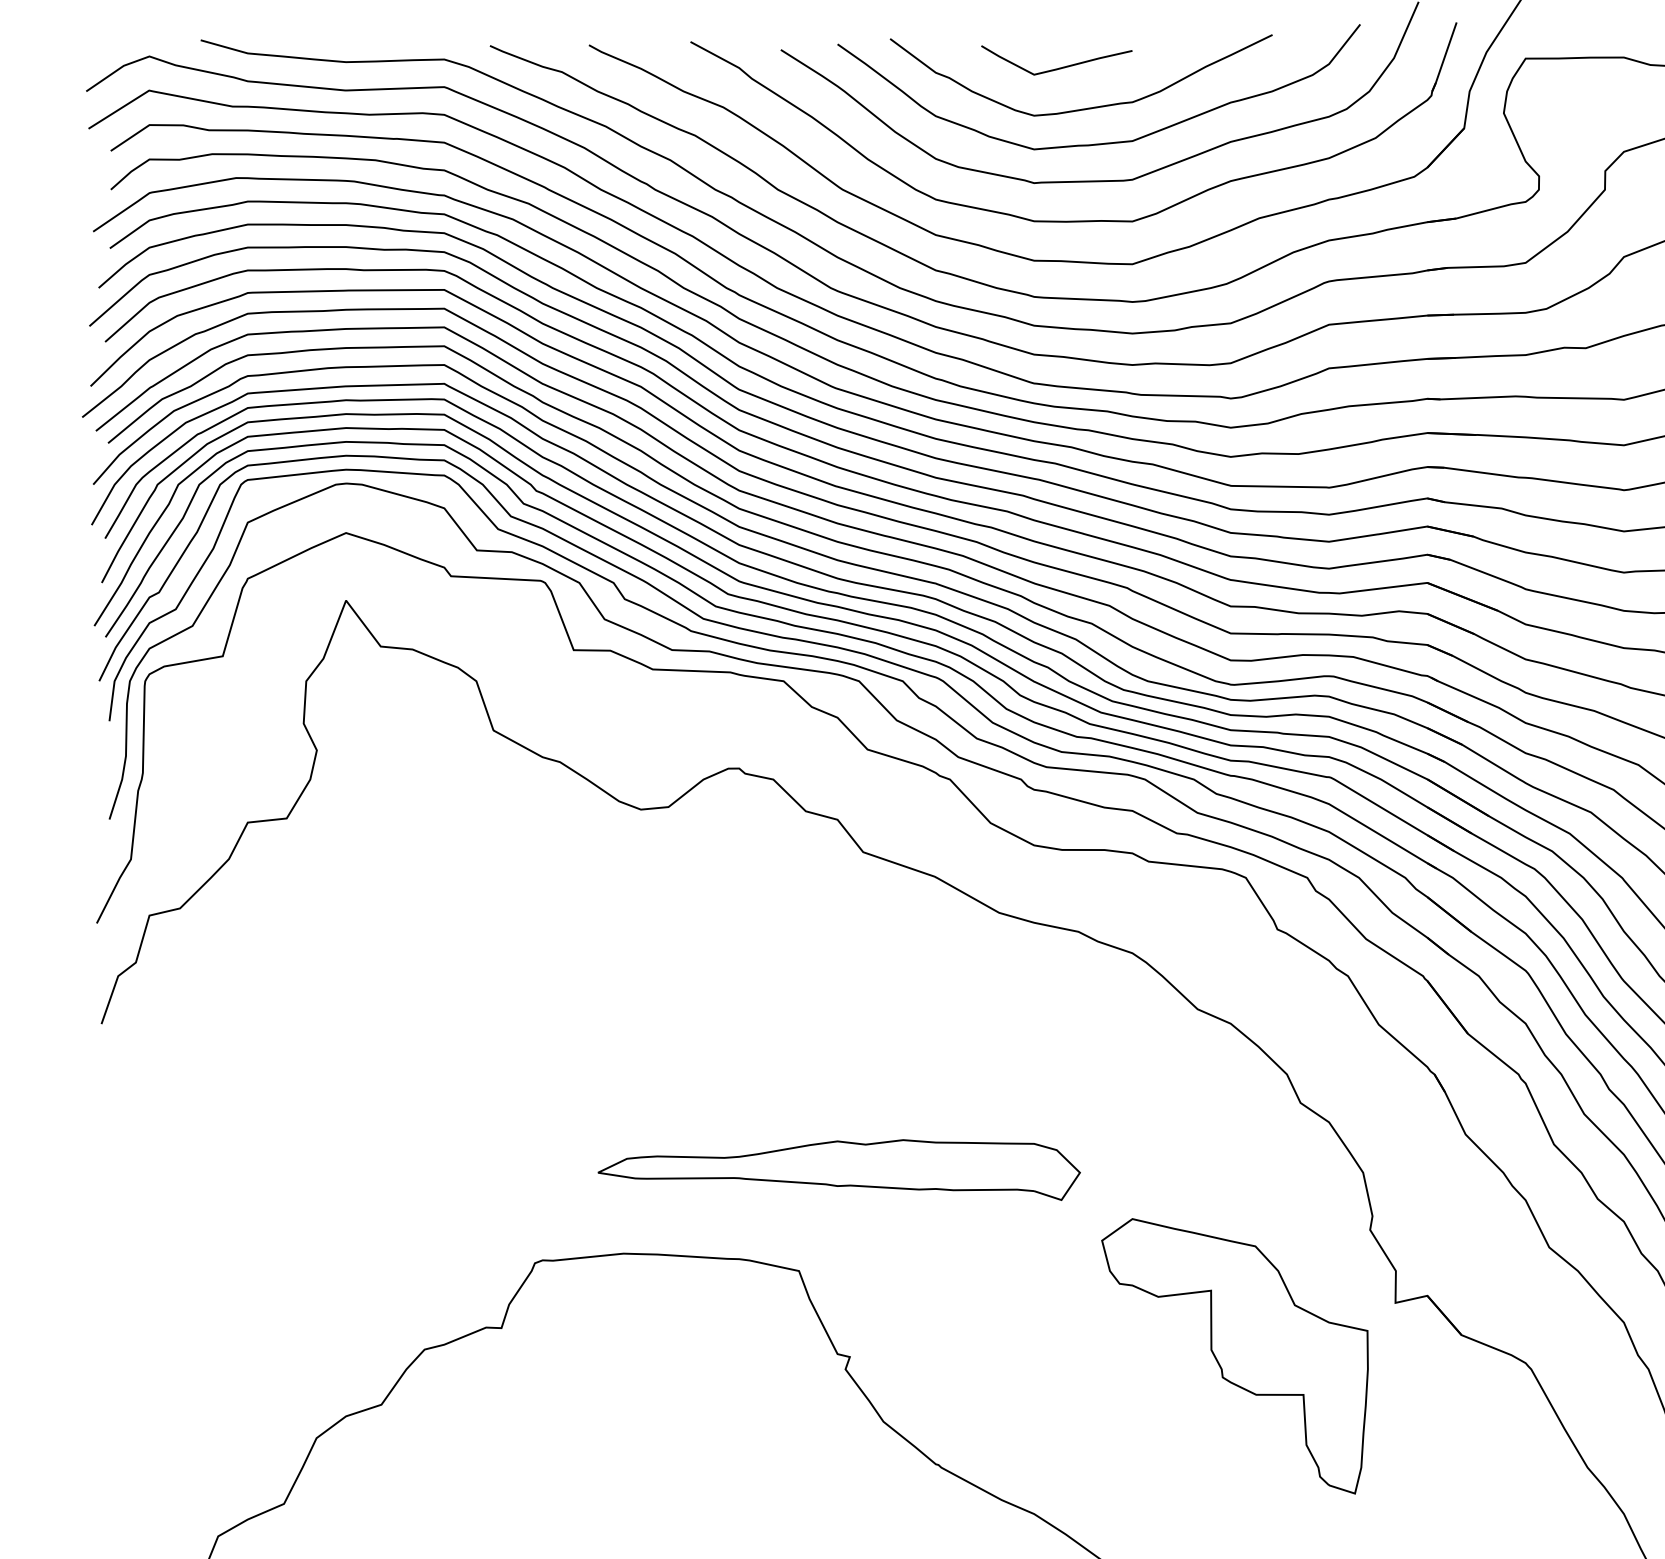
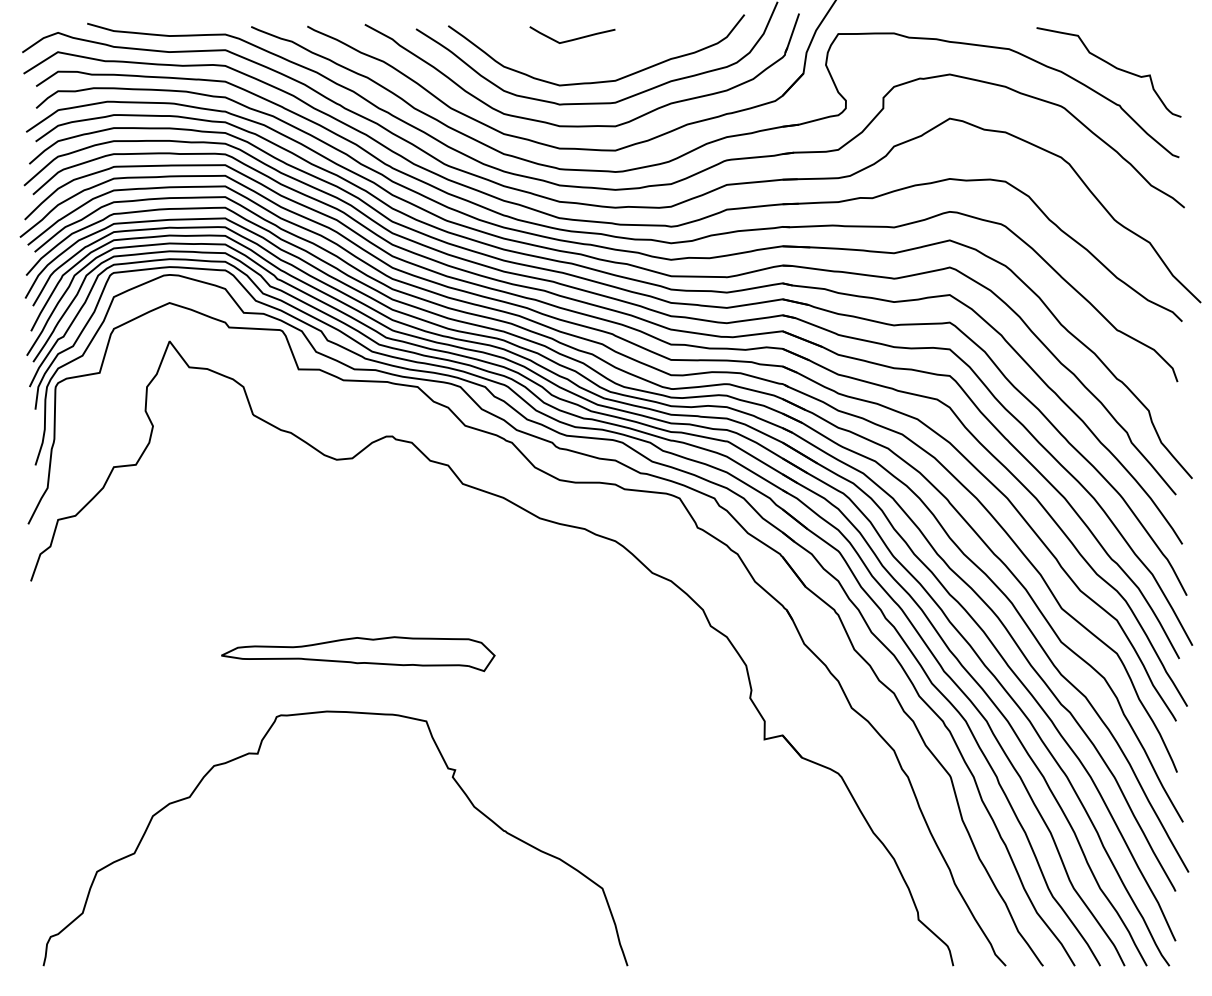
curve: (1084, 107) -> (588, 61), removed
part: (839, 1170) -> (358, 654), moved
part: (1234, 1355) -> (673, 769), removed

